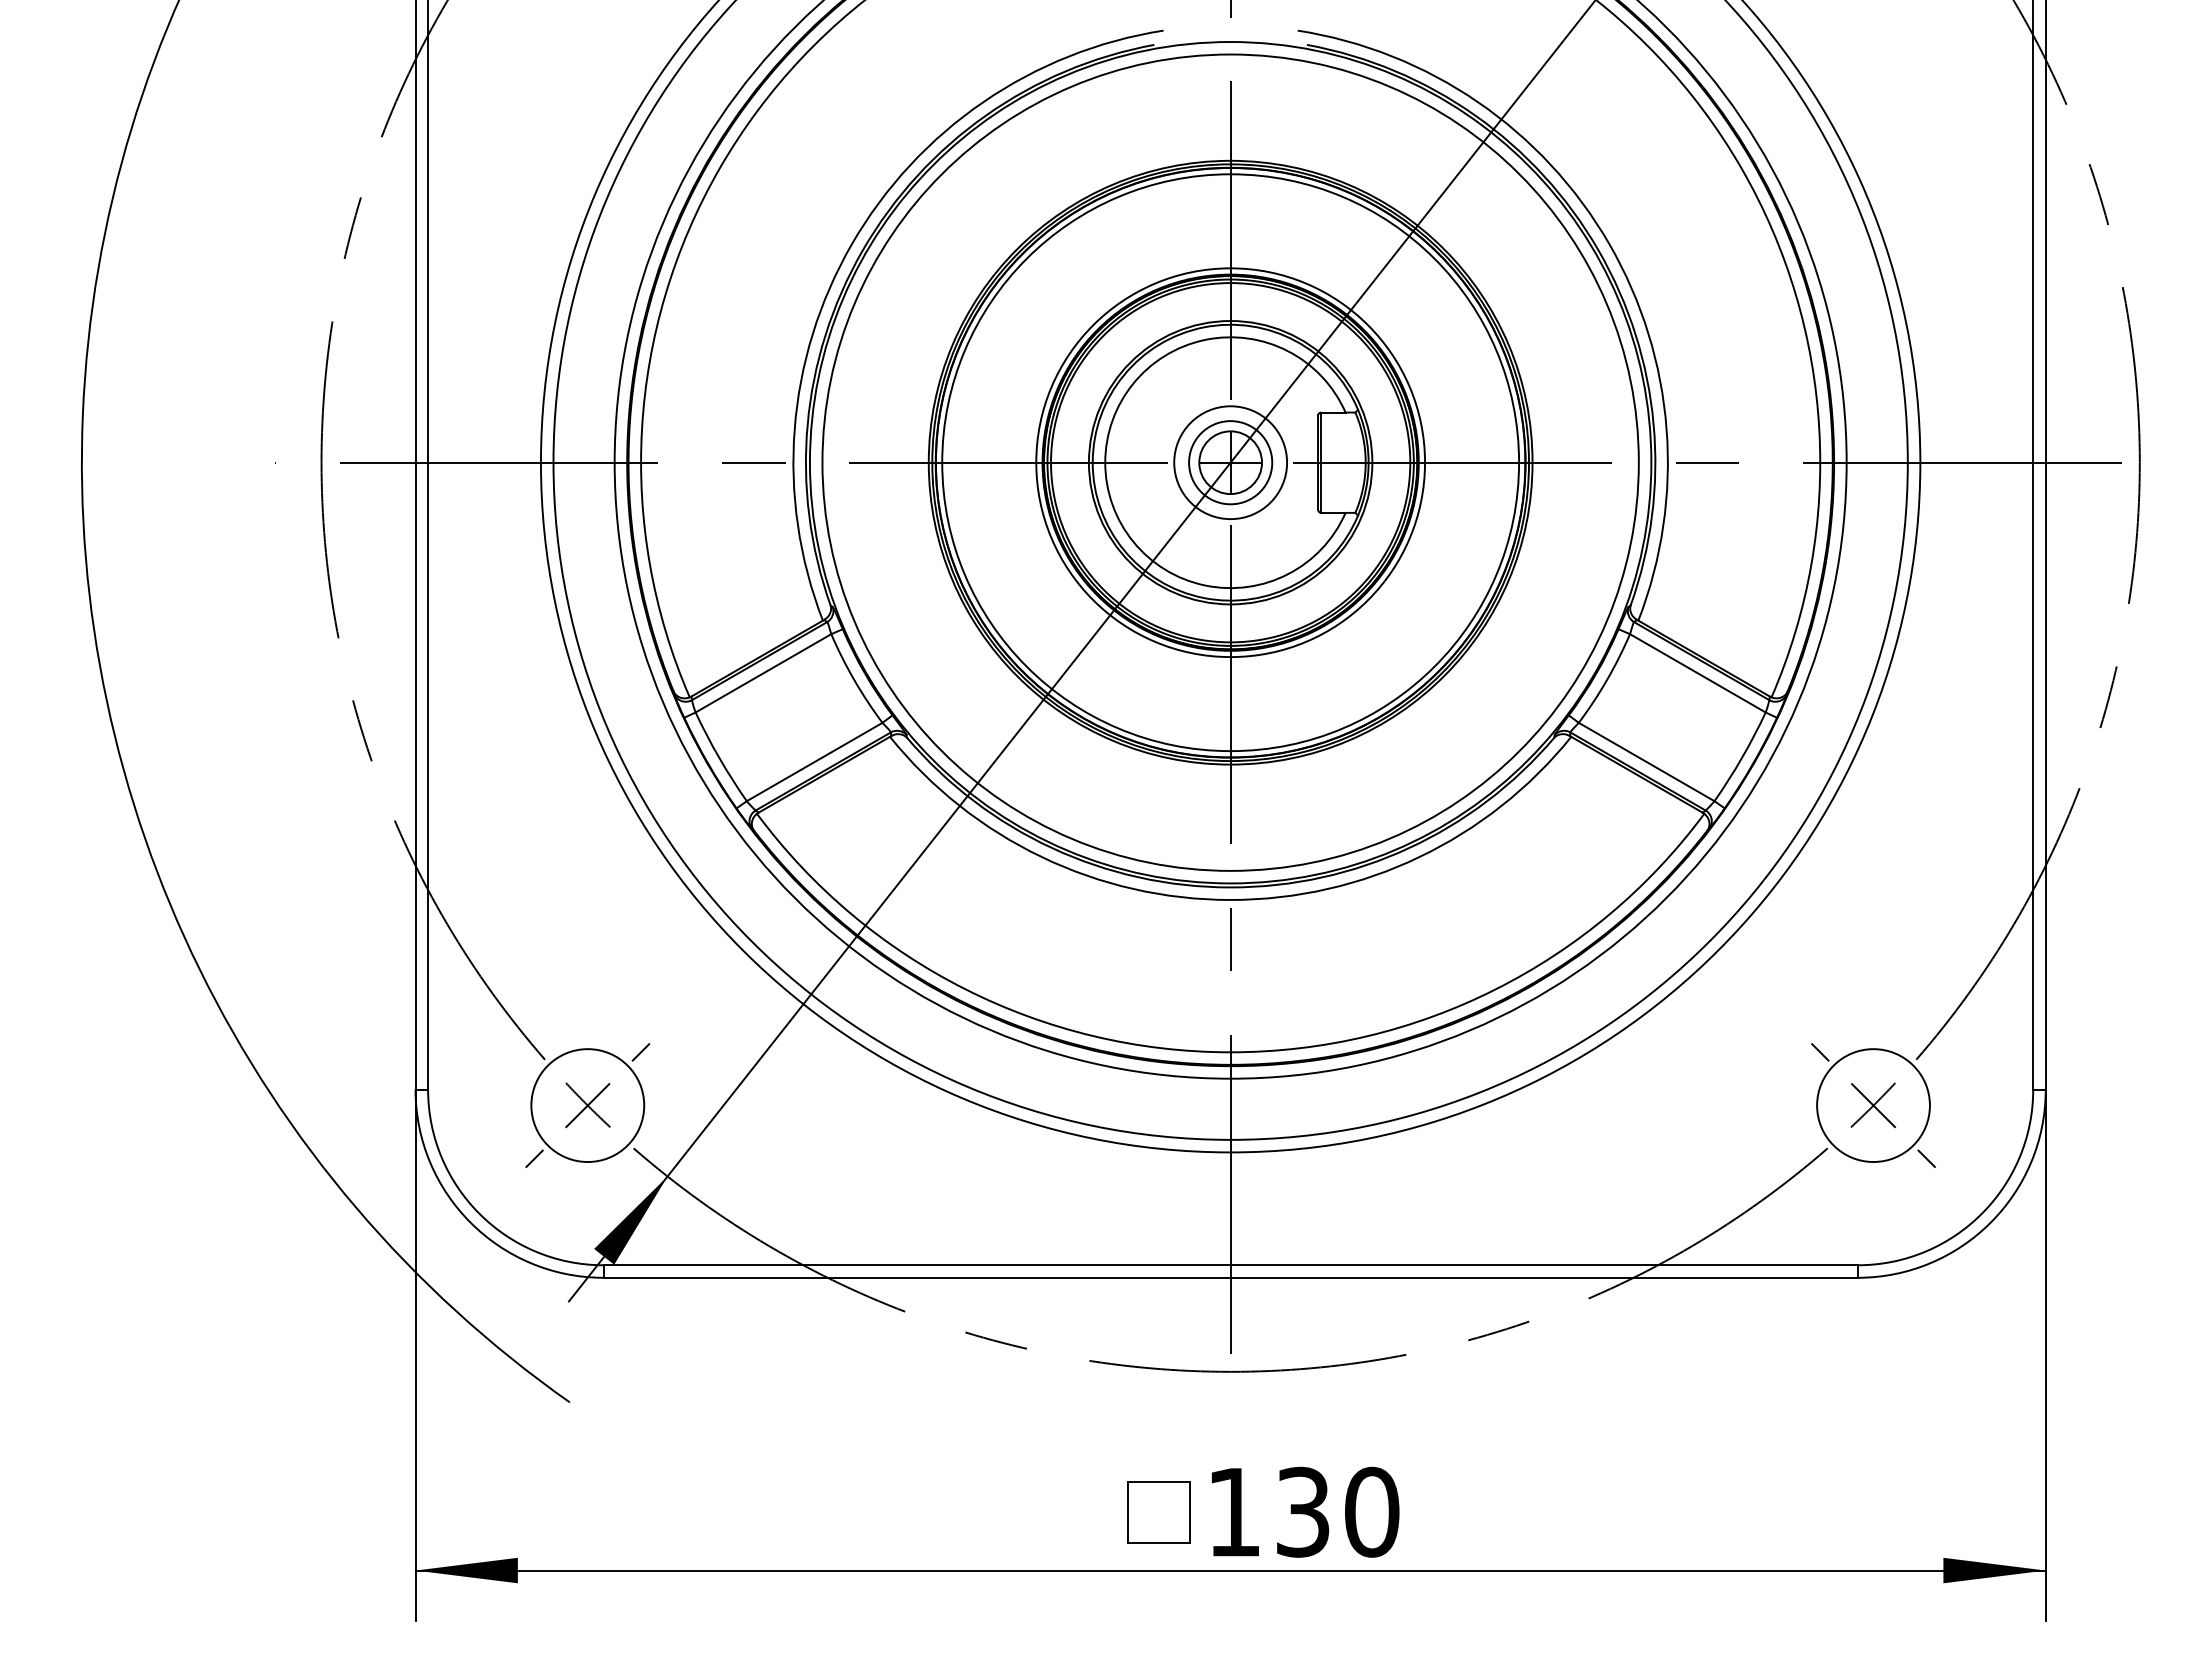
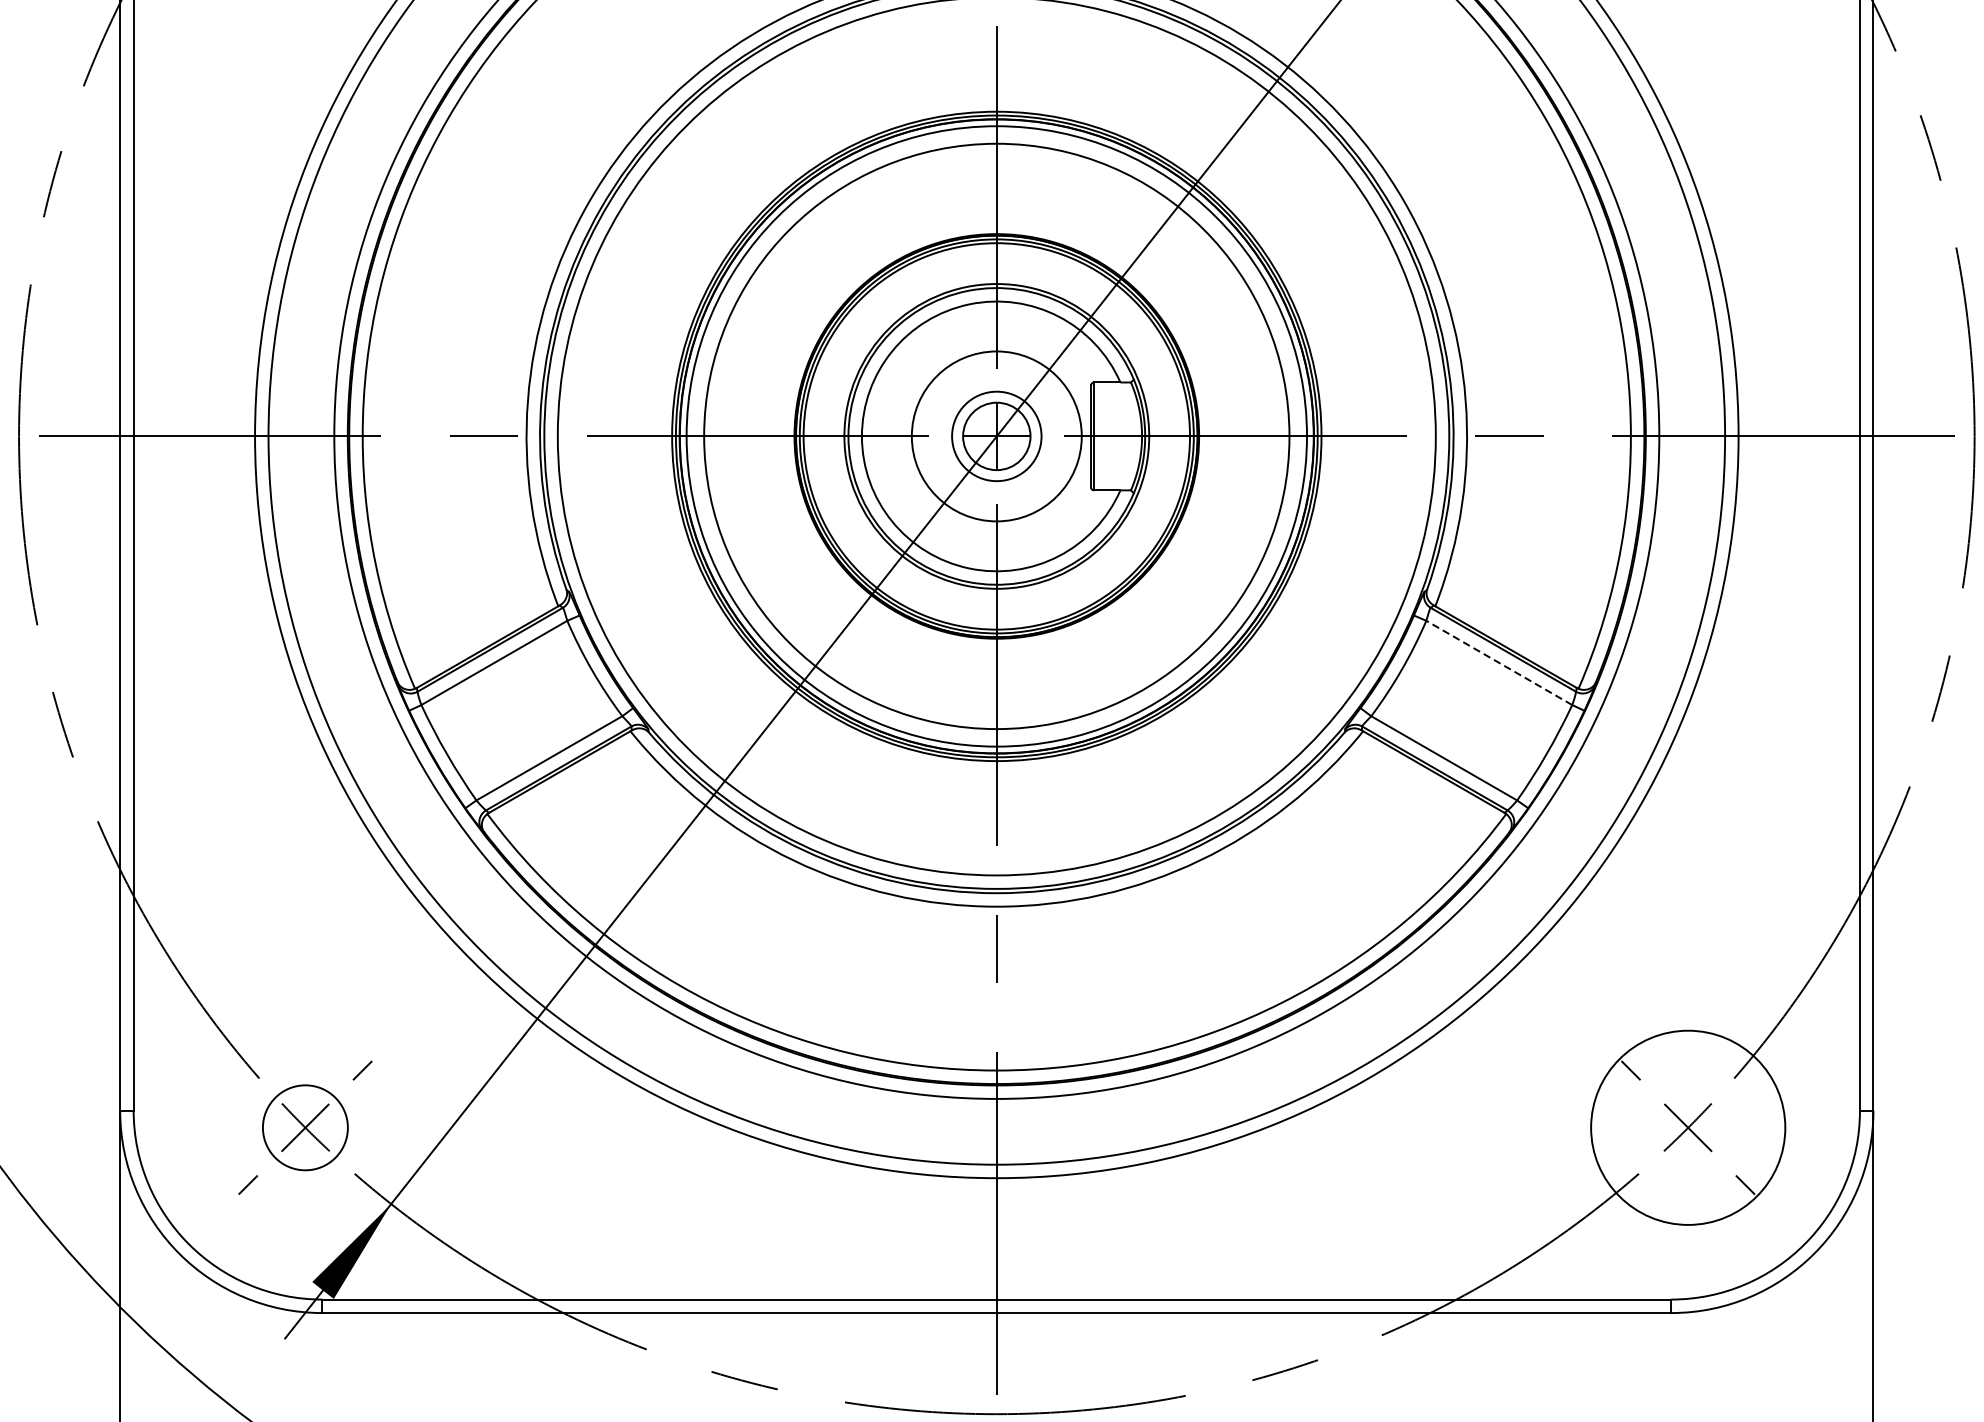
circle: (1230, 462) -> (996, 436), size x1.4
circle: (1230, 462) -> (996, 436), size x1.4
line: (1697, 673) -> (1498, 663), solid -> dashed
circle: (587, 1105) -> (305, 1127), size x0.7
circle: (1873, 1105) -> (1688, 1127), size x1.6

